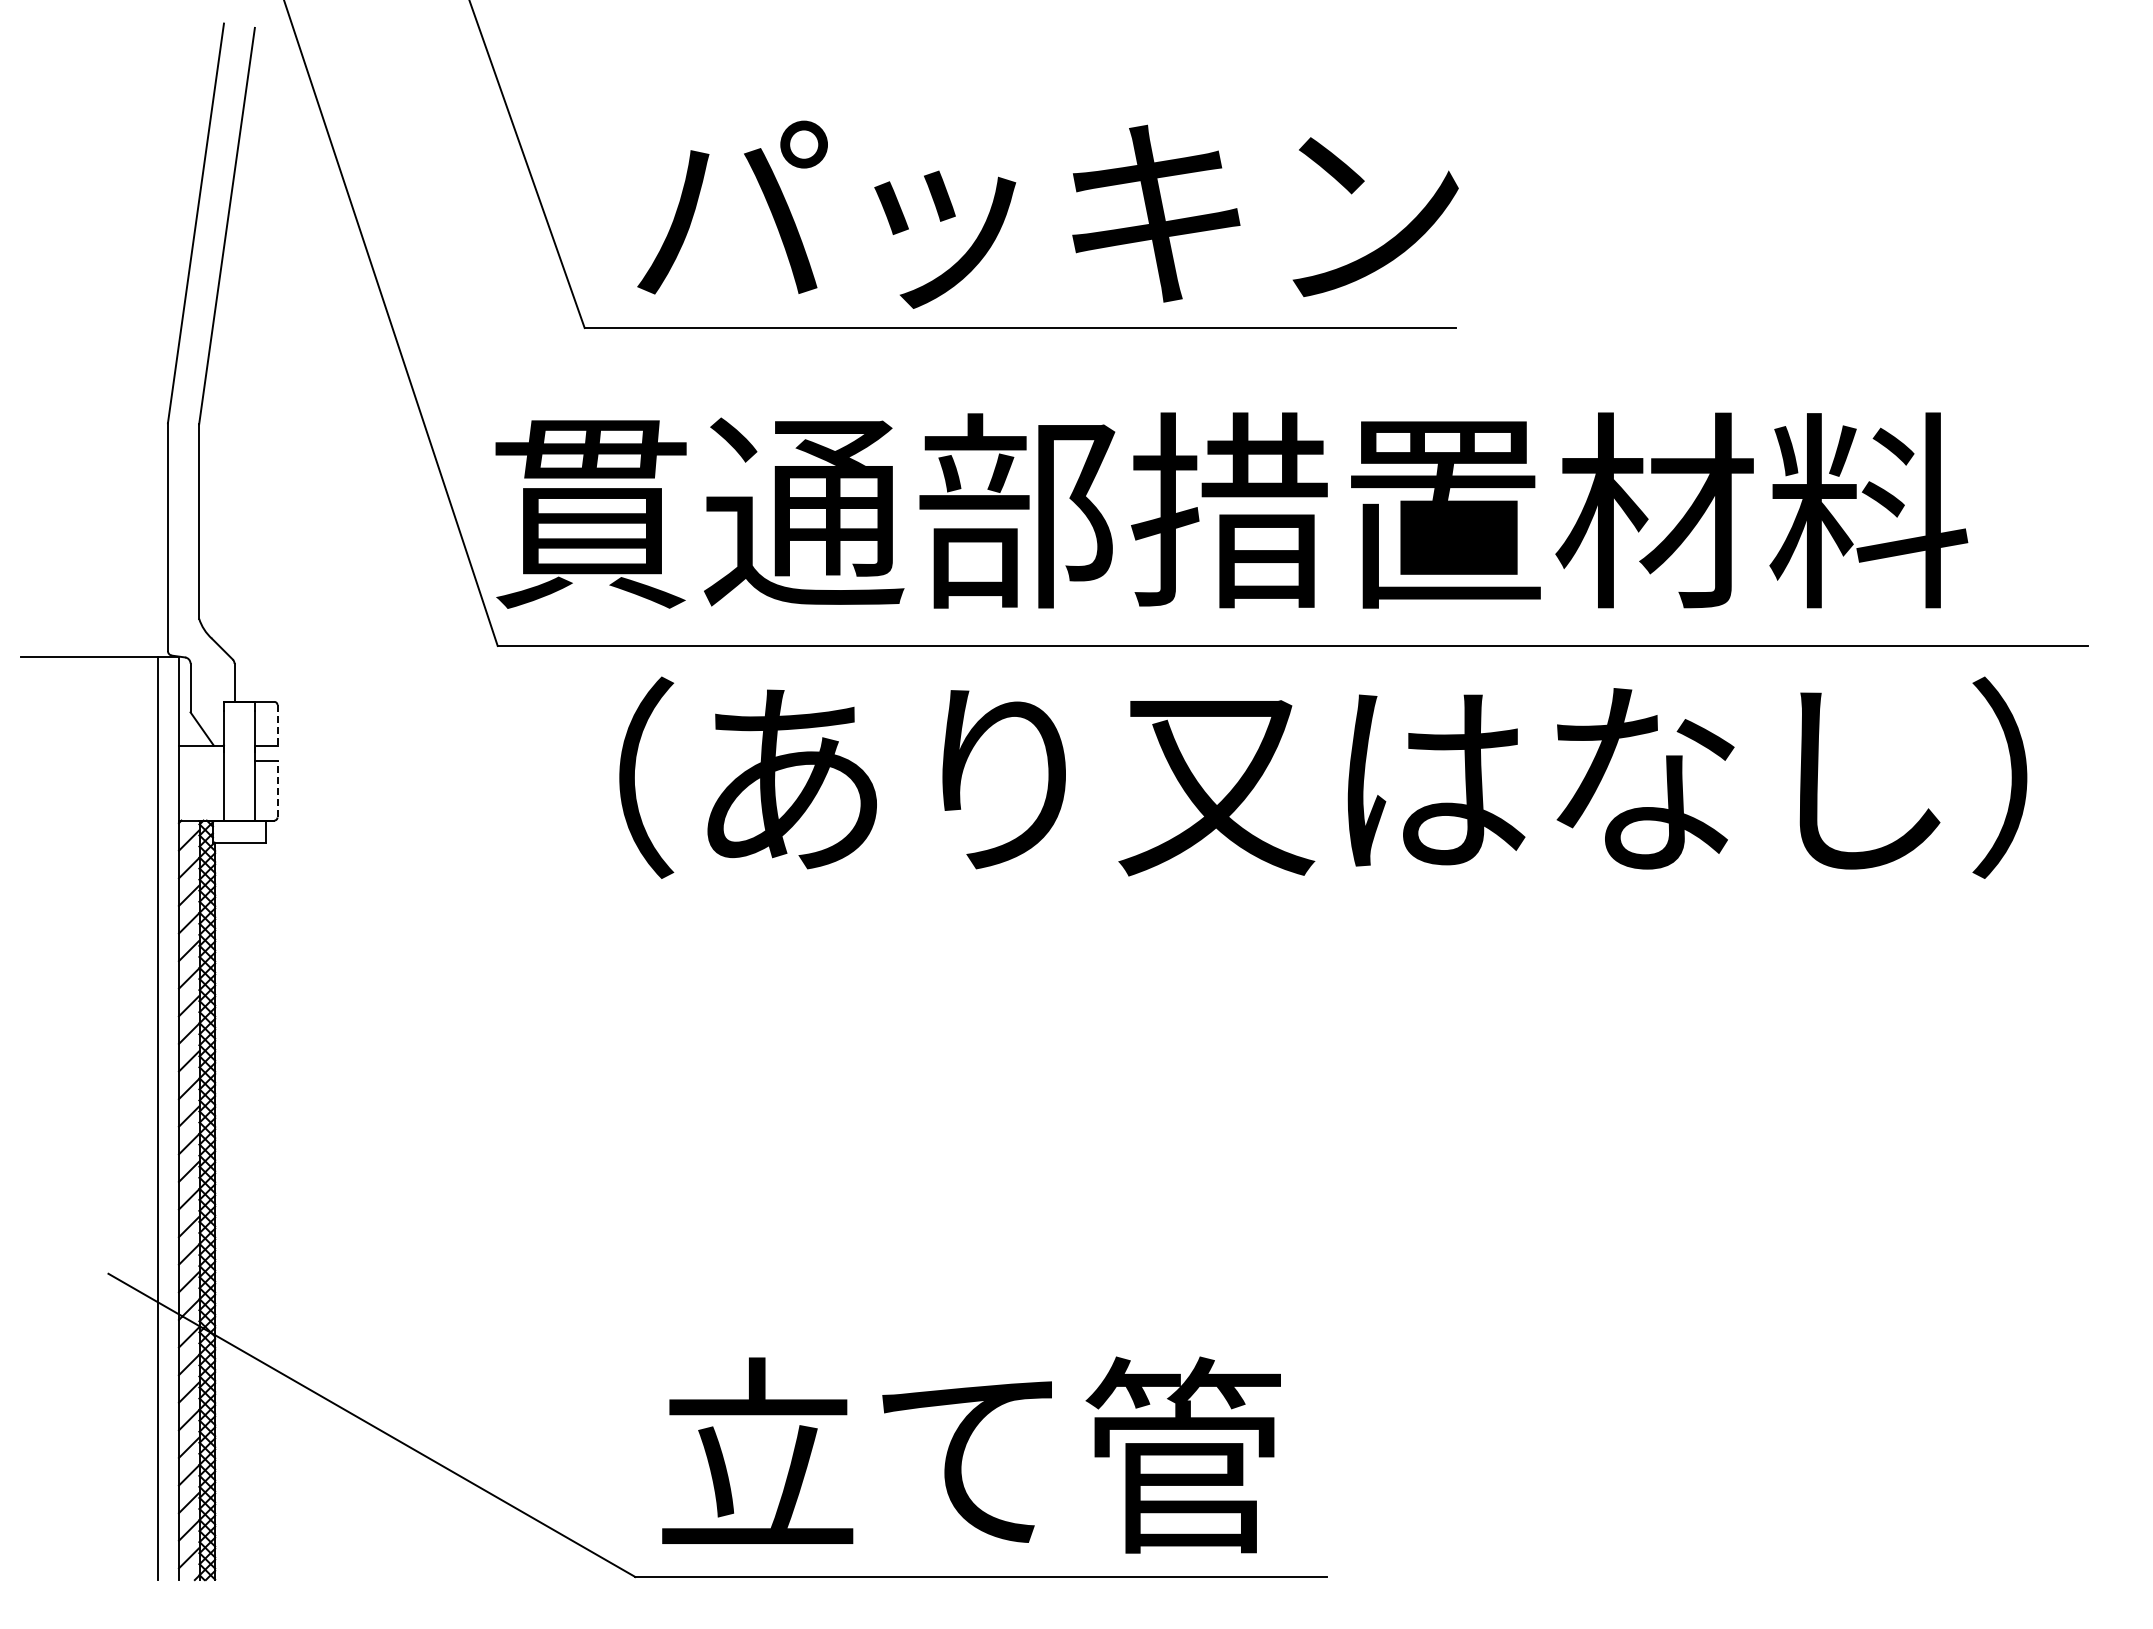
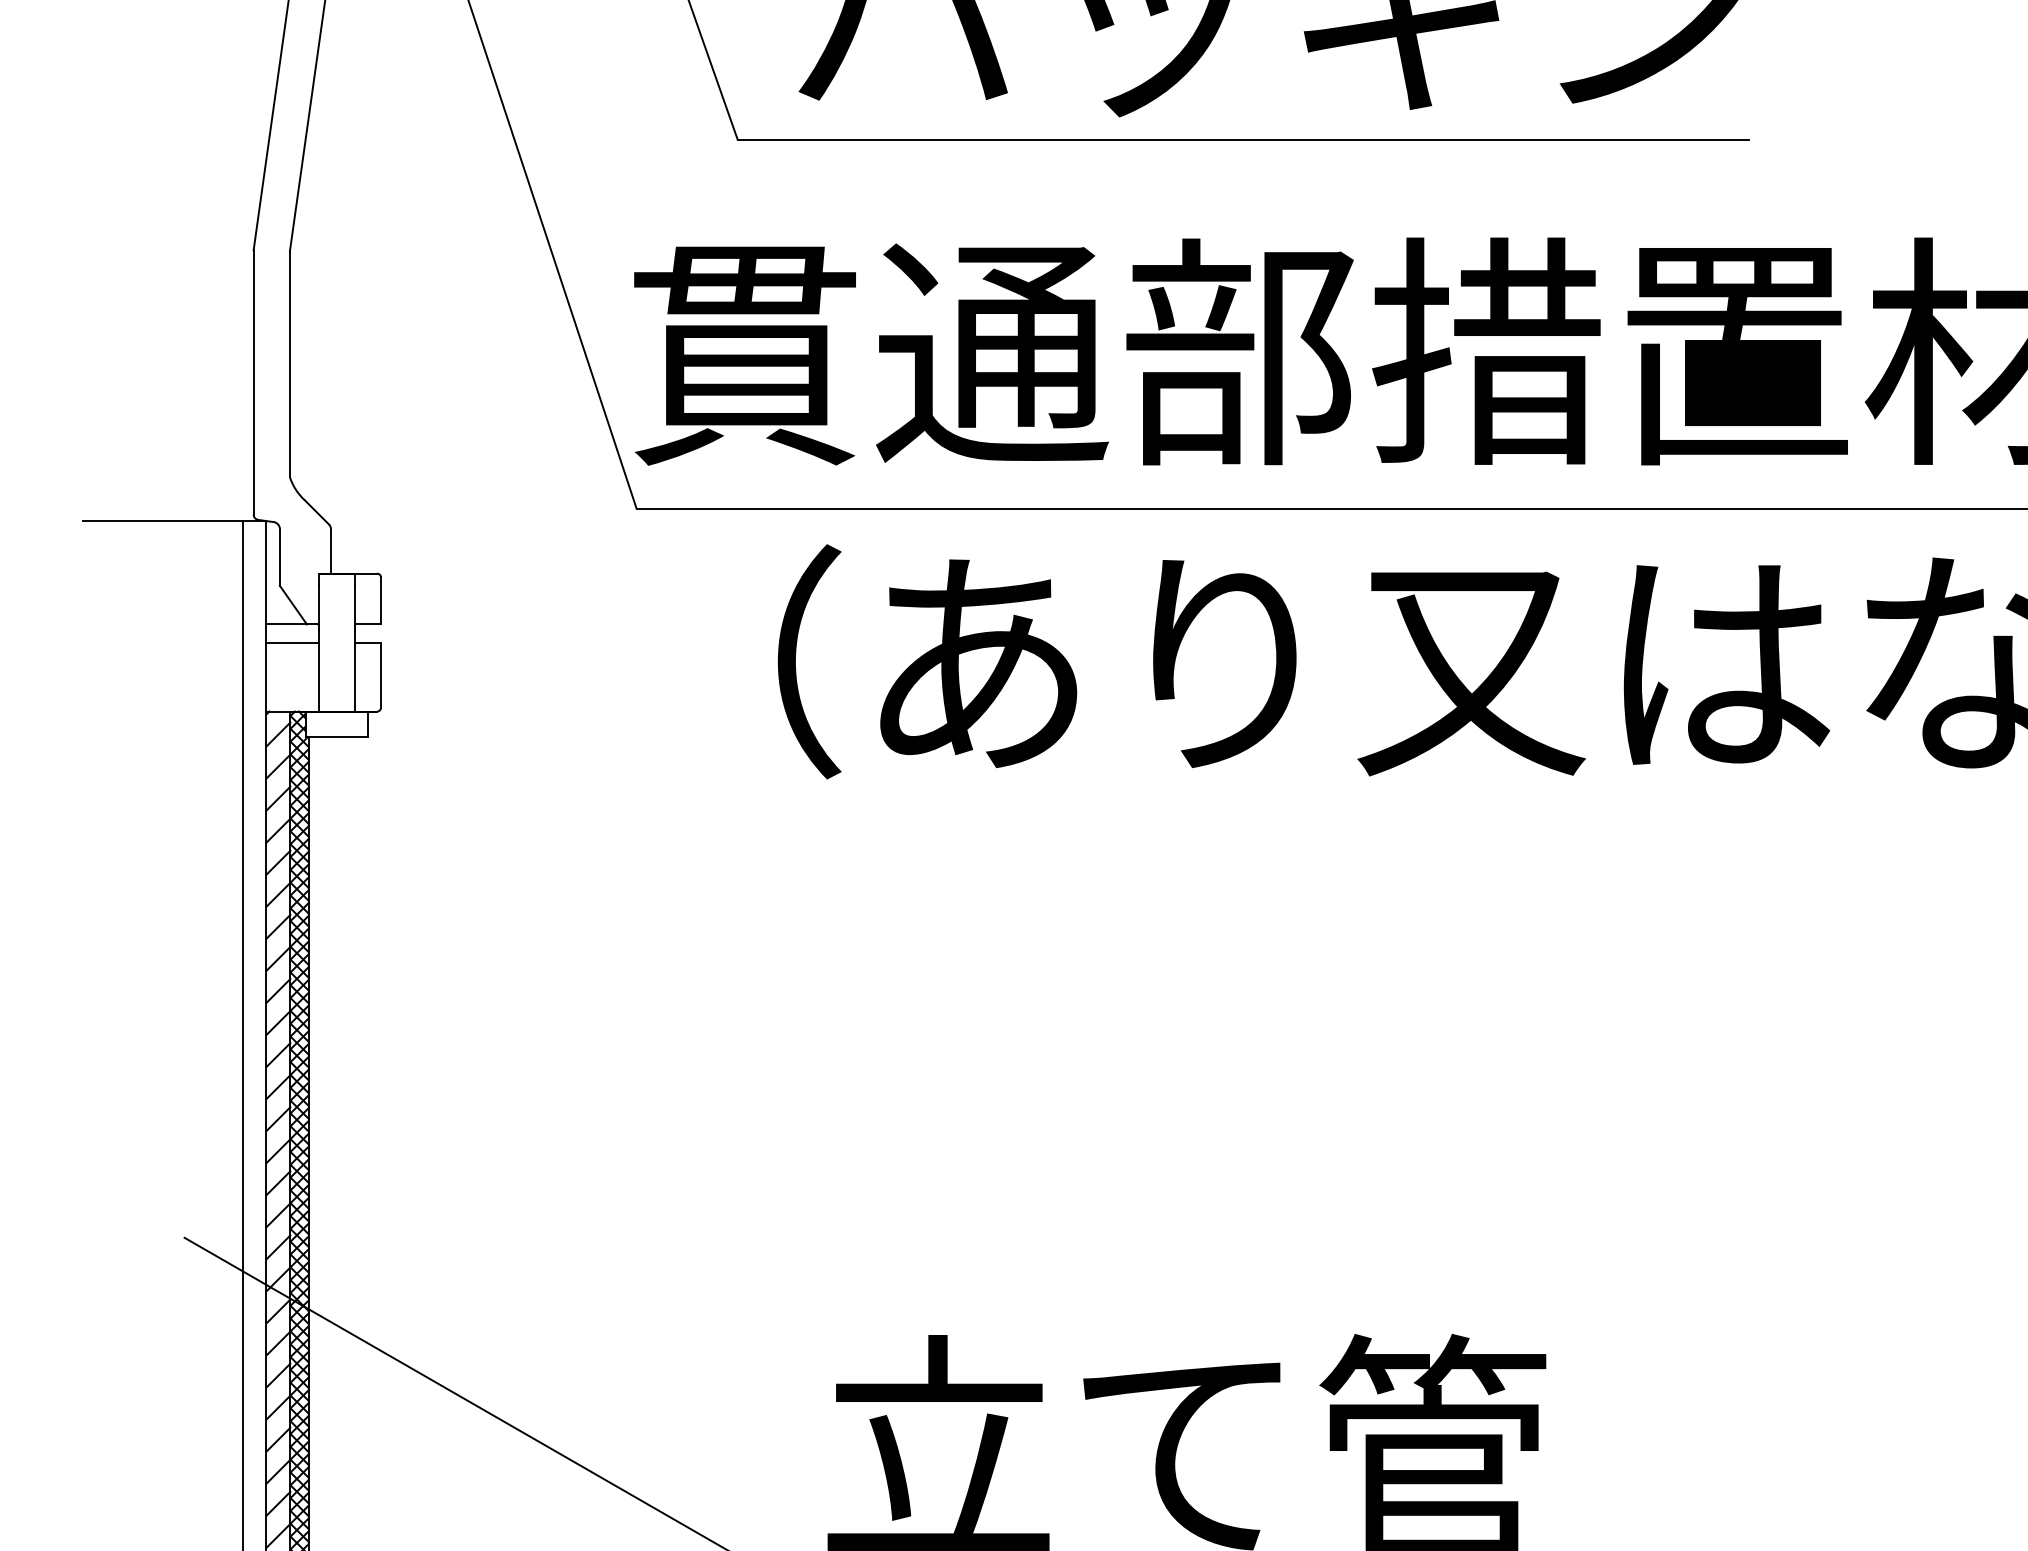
line: (277, 725) -> (380, 601), dashed -> solid
line: (200, 761) -> (291, 642), added
line: (277, 788) -> (380, 674), dashed -> solid

